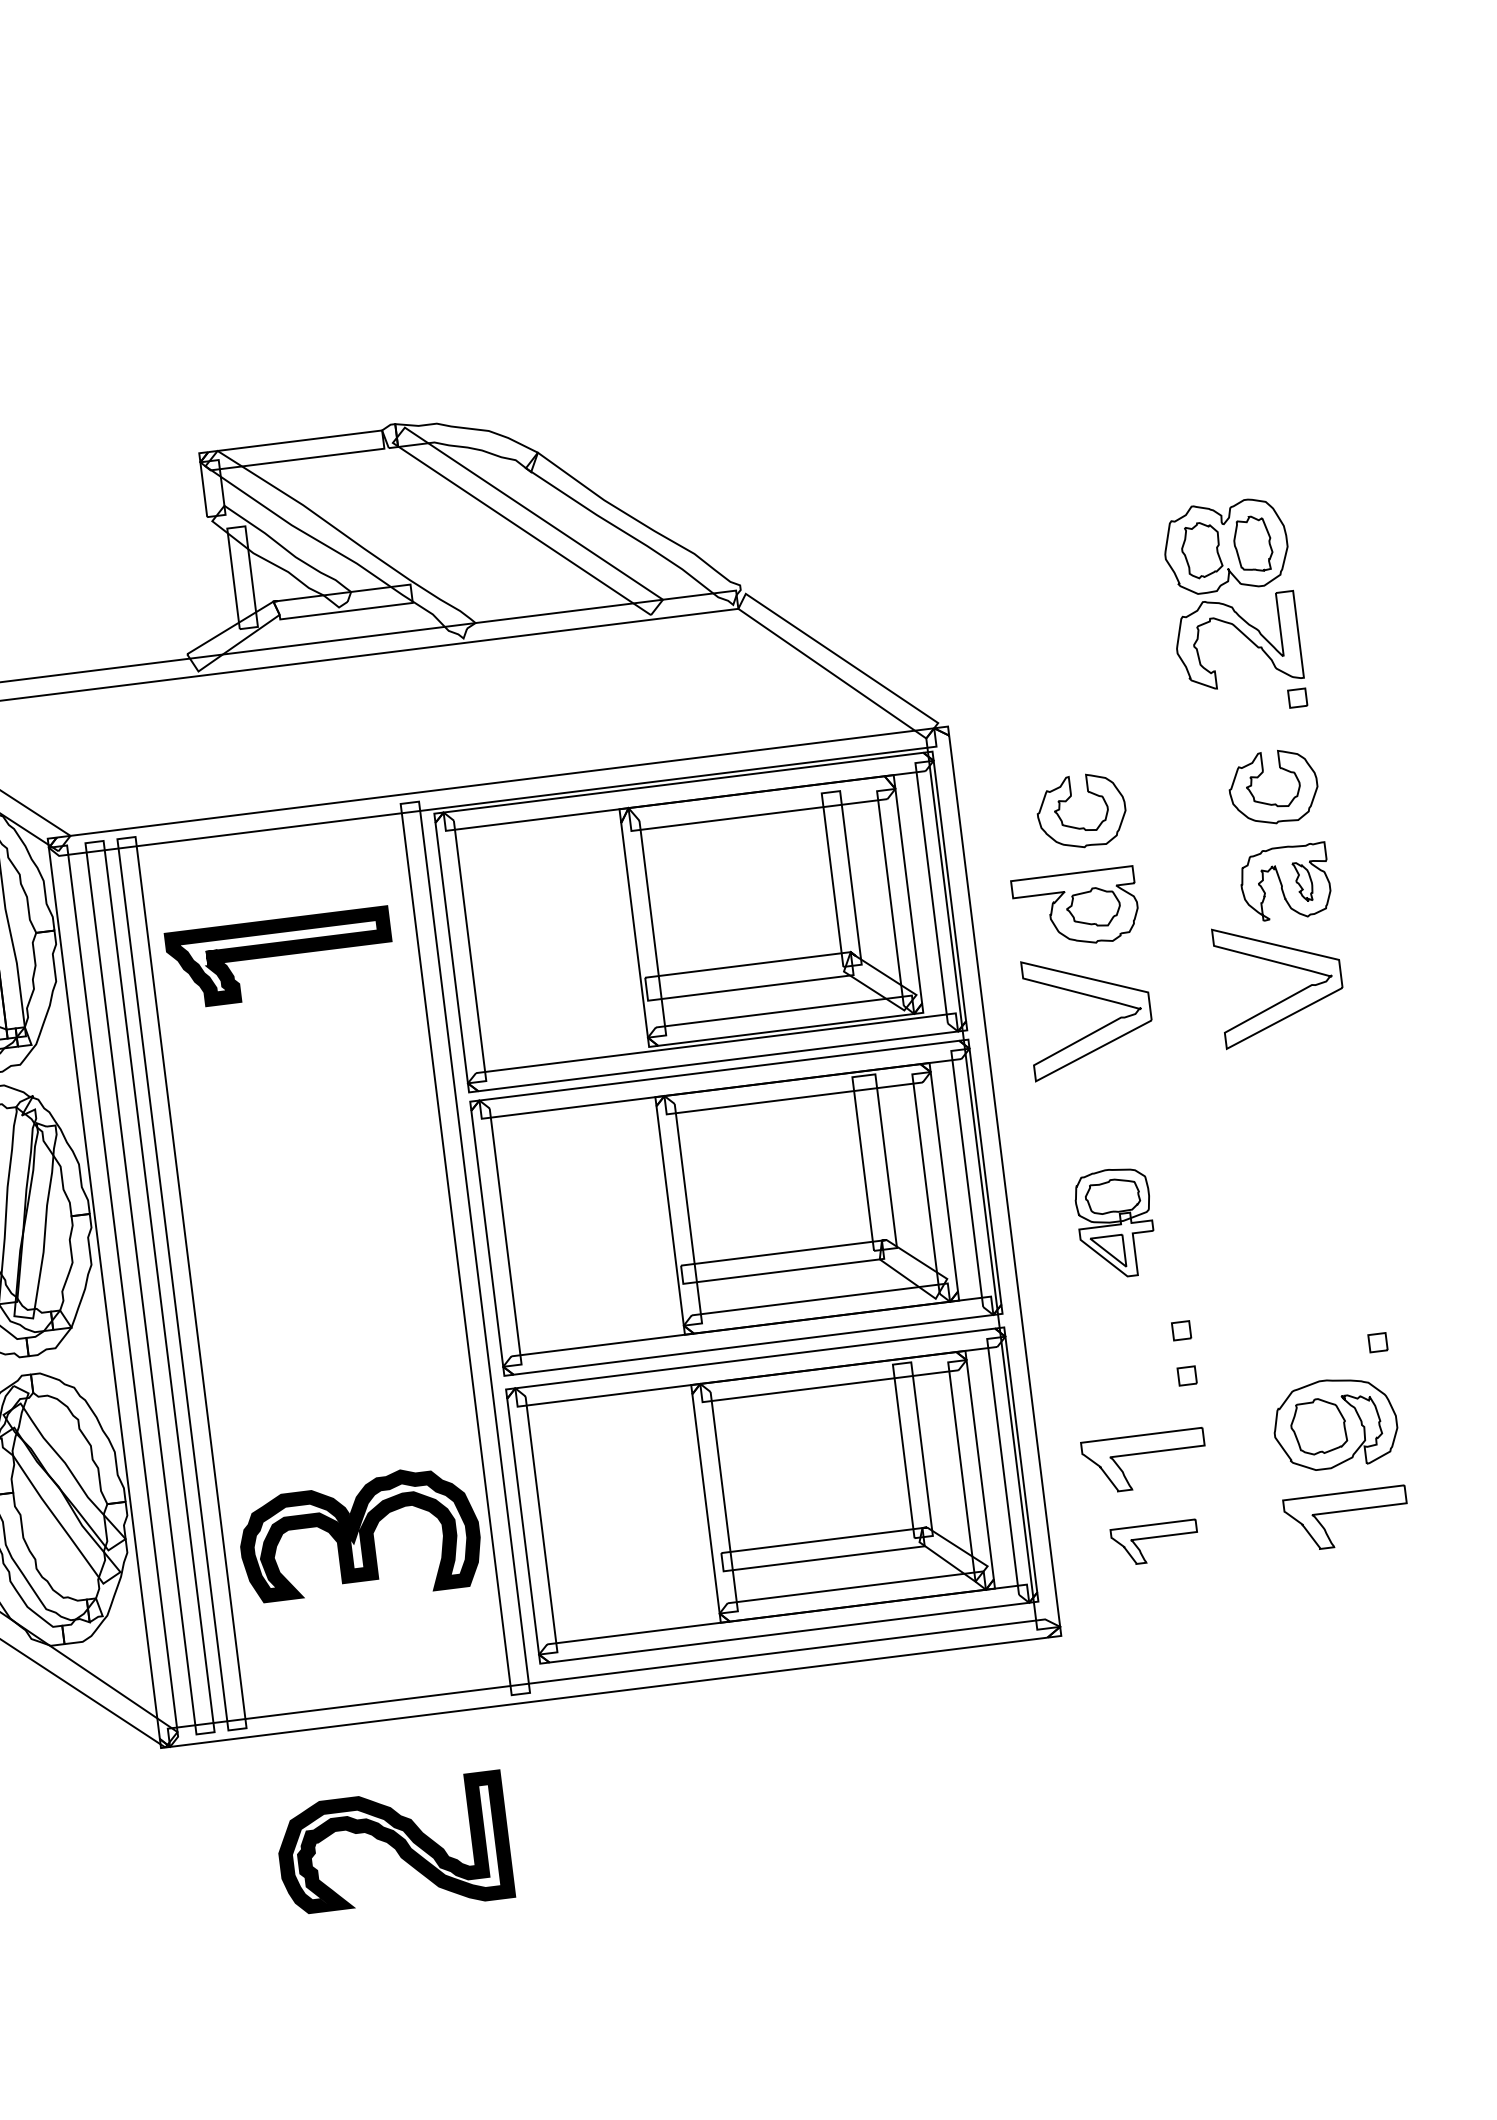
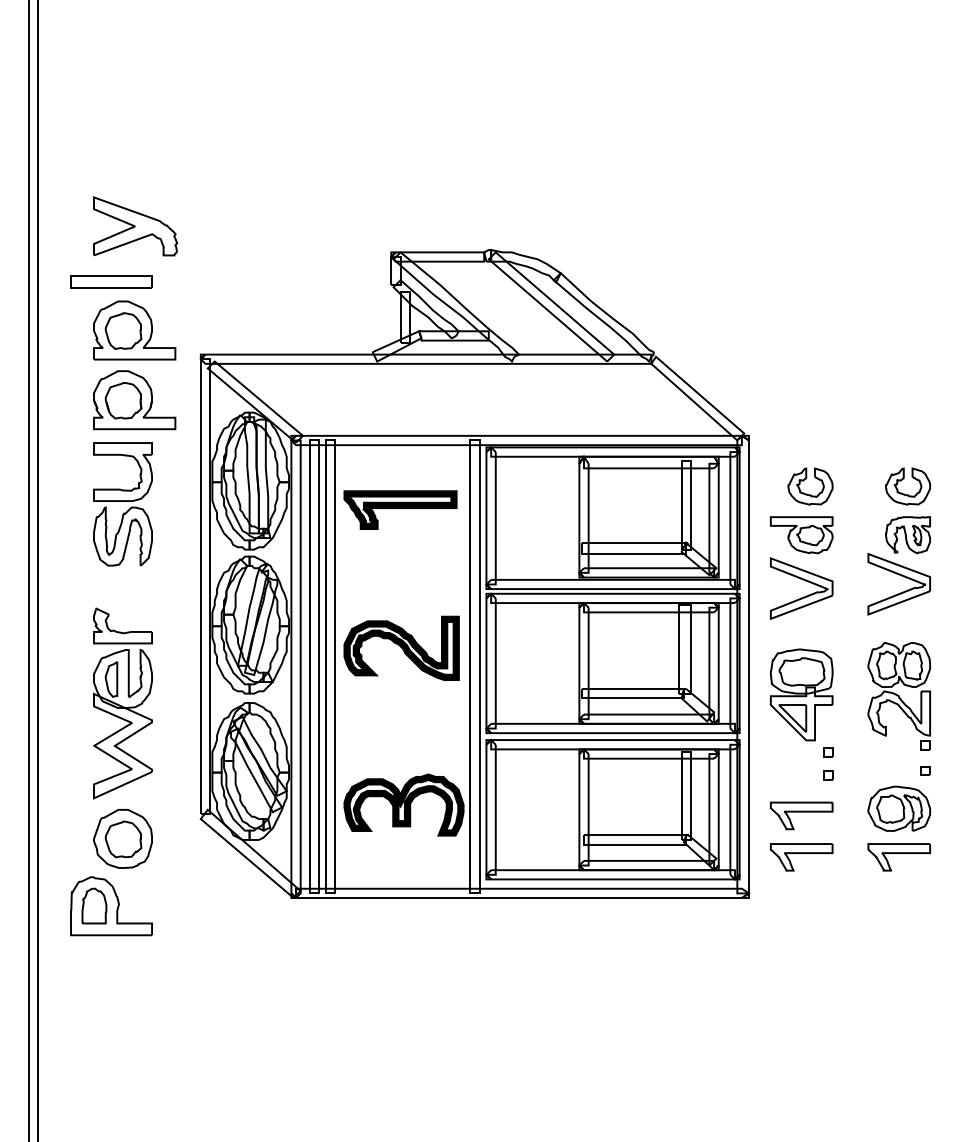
part: (1232, 608) -> (898, 696), moved
part: (1114, 1222) -> (801, 694), size x1.67
part: (1154, 1543) -> (801, 857), size x1.43
part: (393, 1845) -> (401, 647), moved

